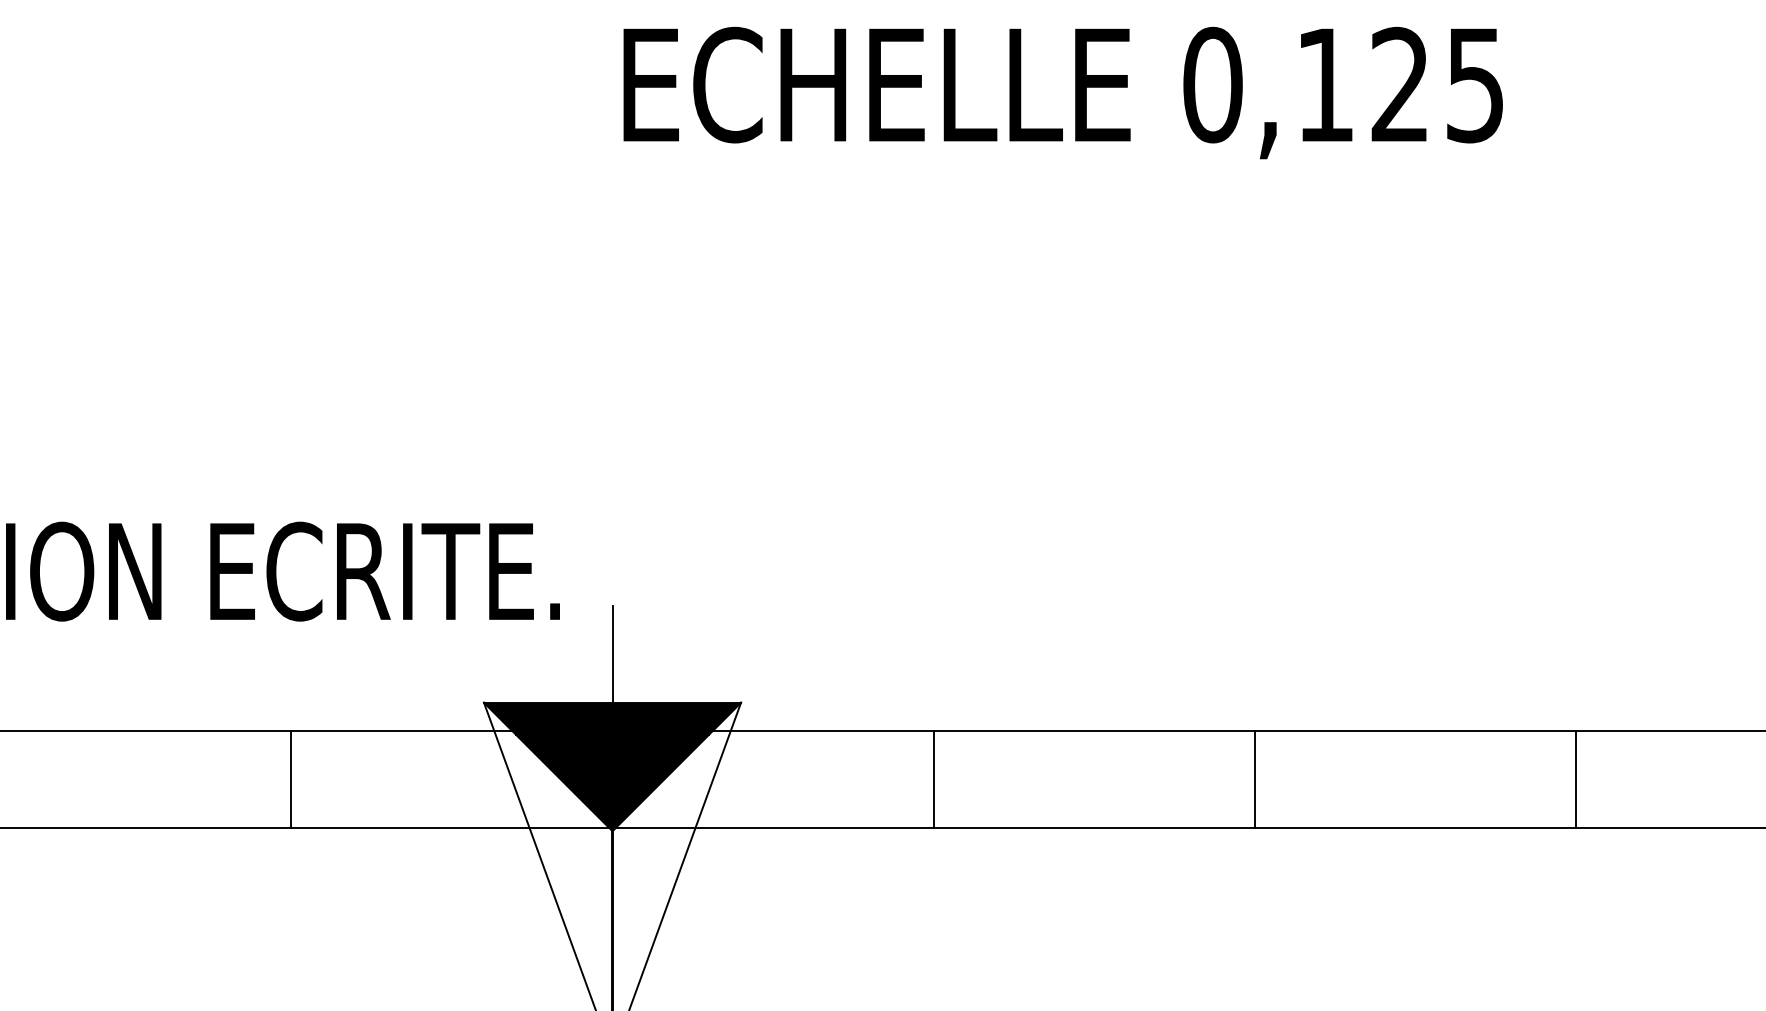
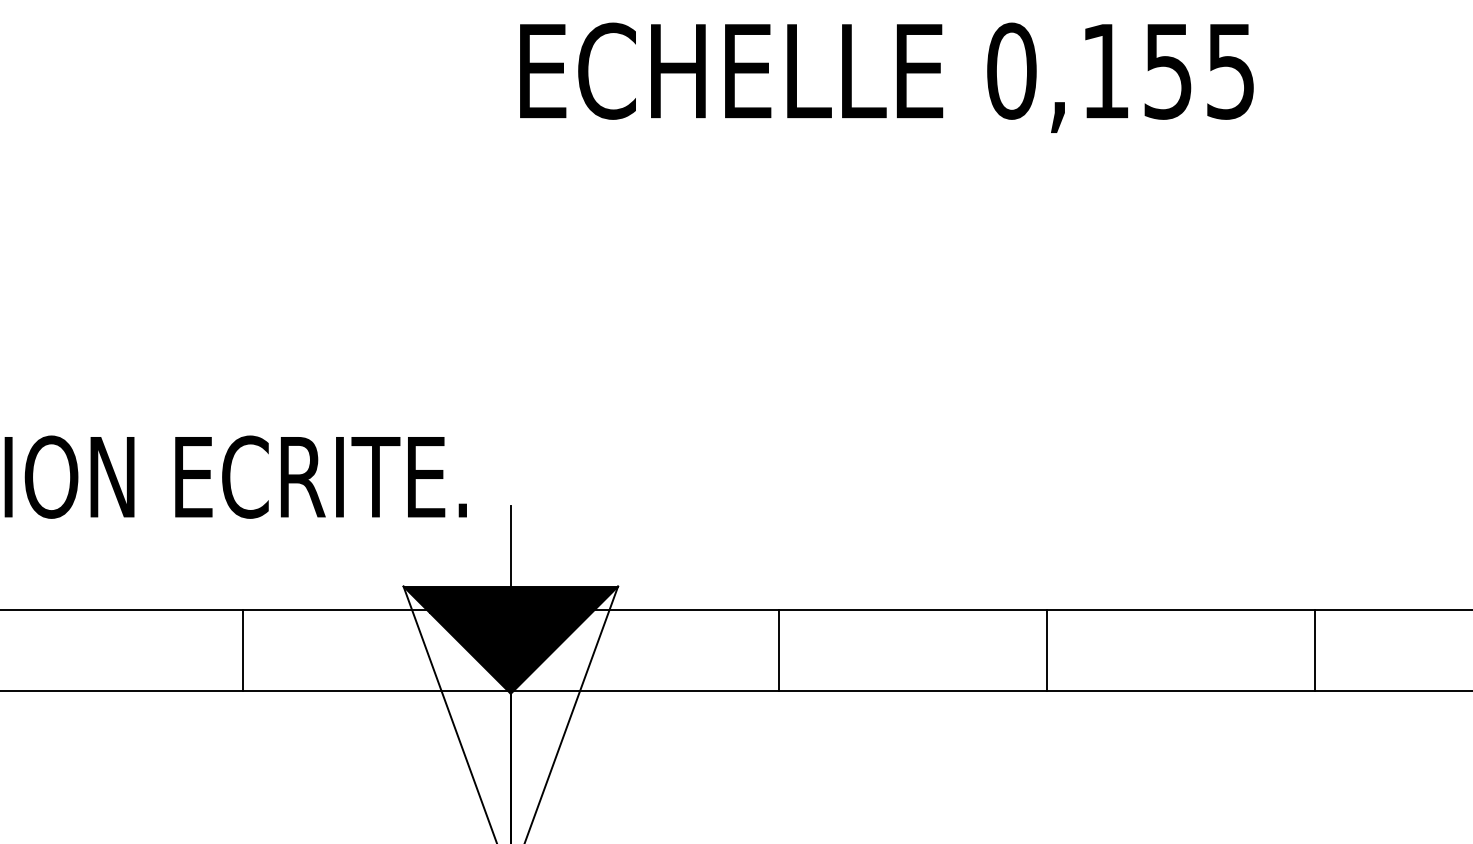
text: (1399, 84) -> (1167, 70), 0,125 -> 0,155

